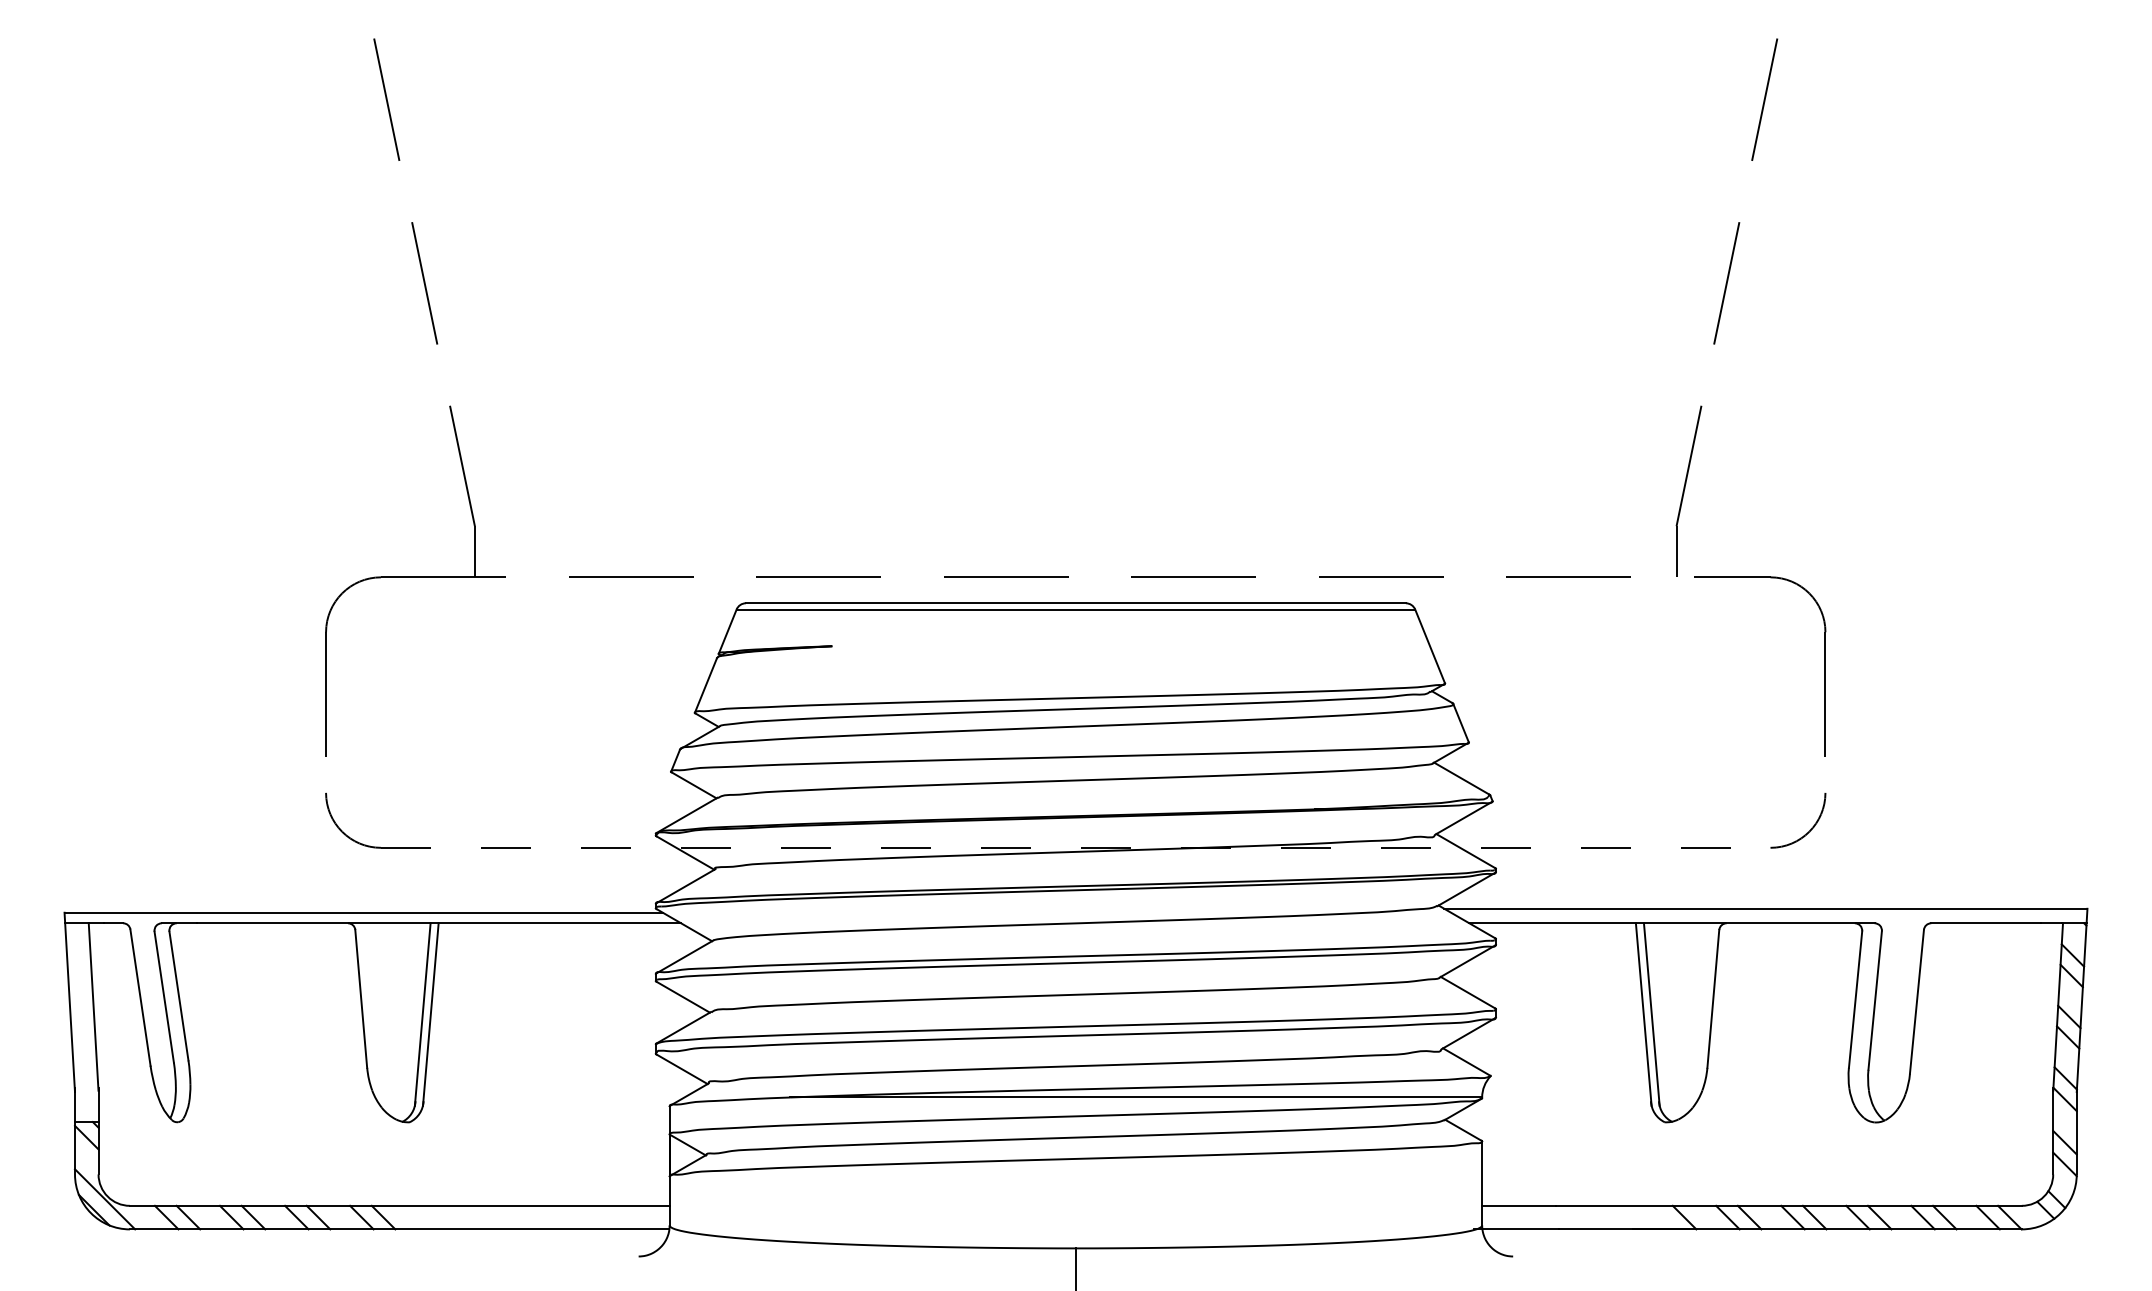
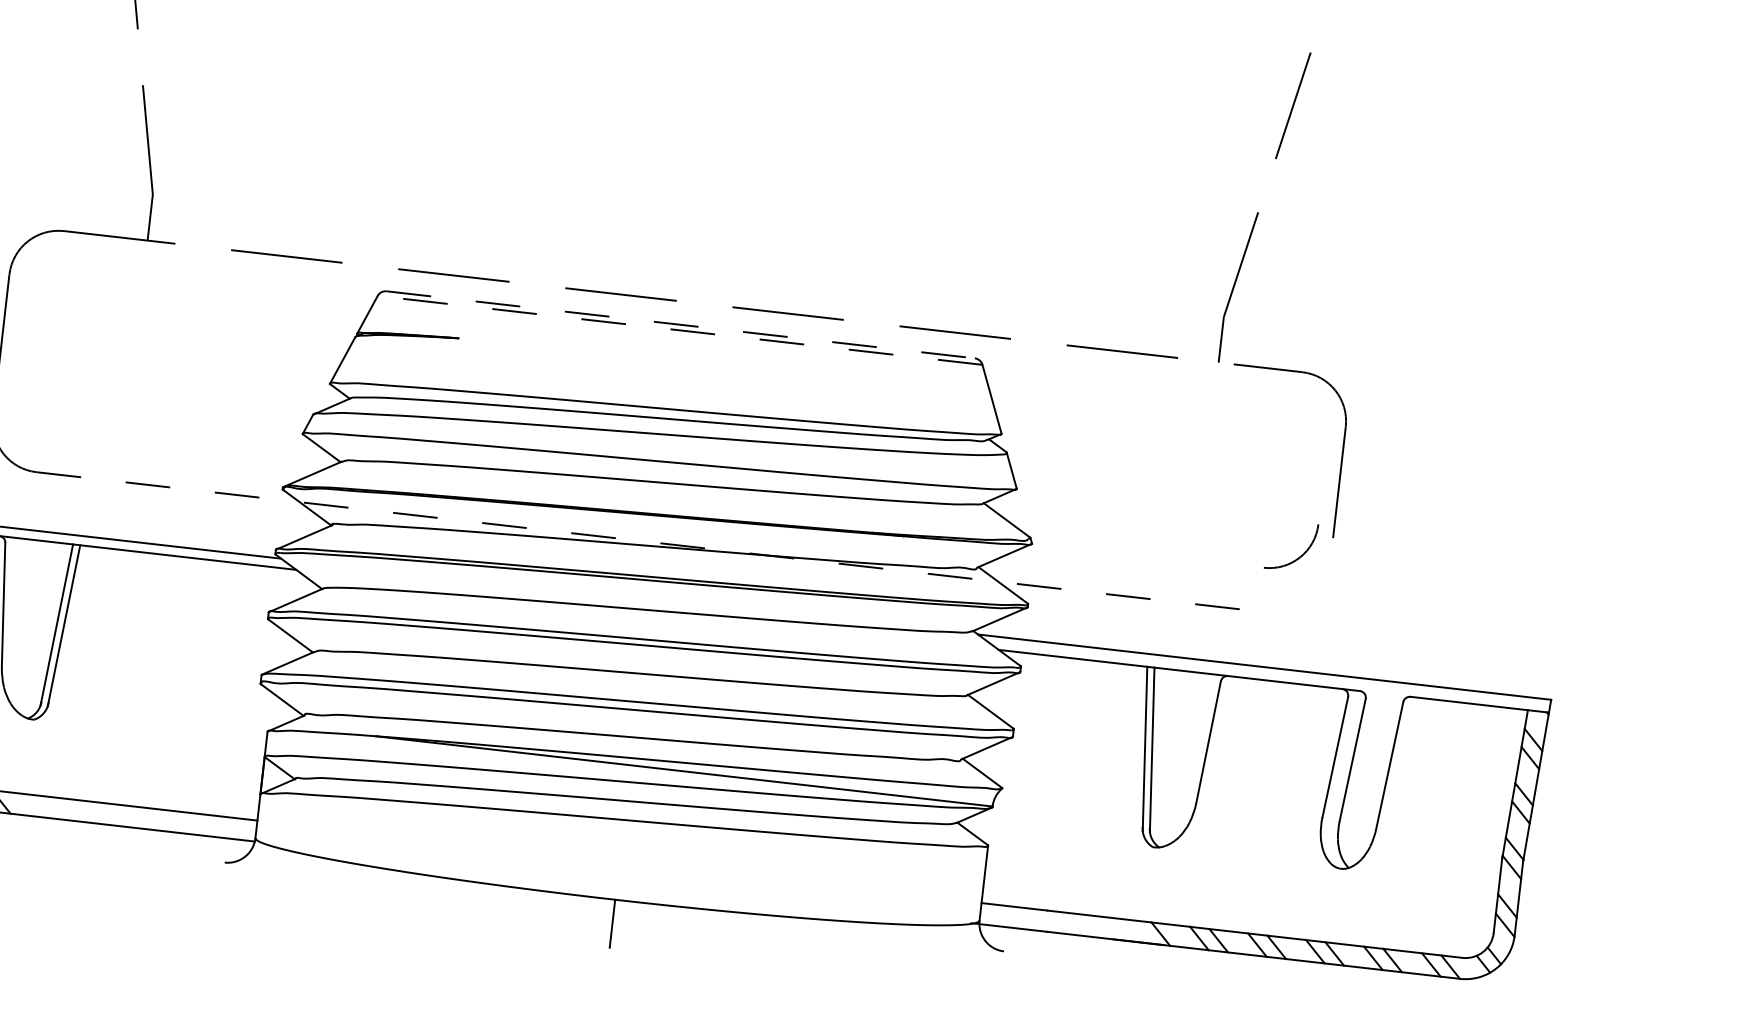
line: (1076, 603) -> (681, 325), solid -> dashed
line: (1075, 609) -> (679, 330), solid -> dashed
arc: (1811, 827) -> (1302, 553), moved

